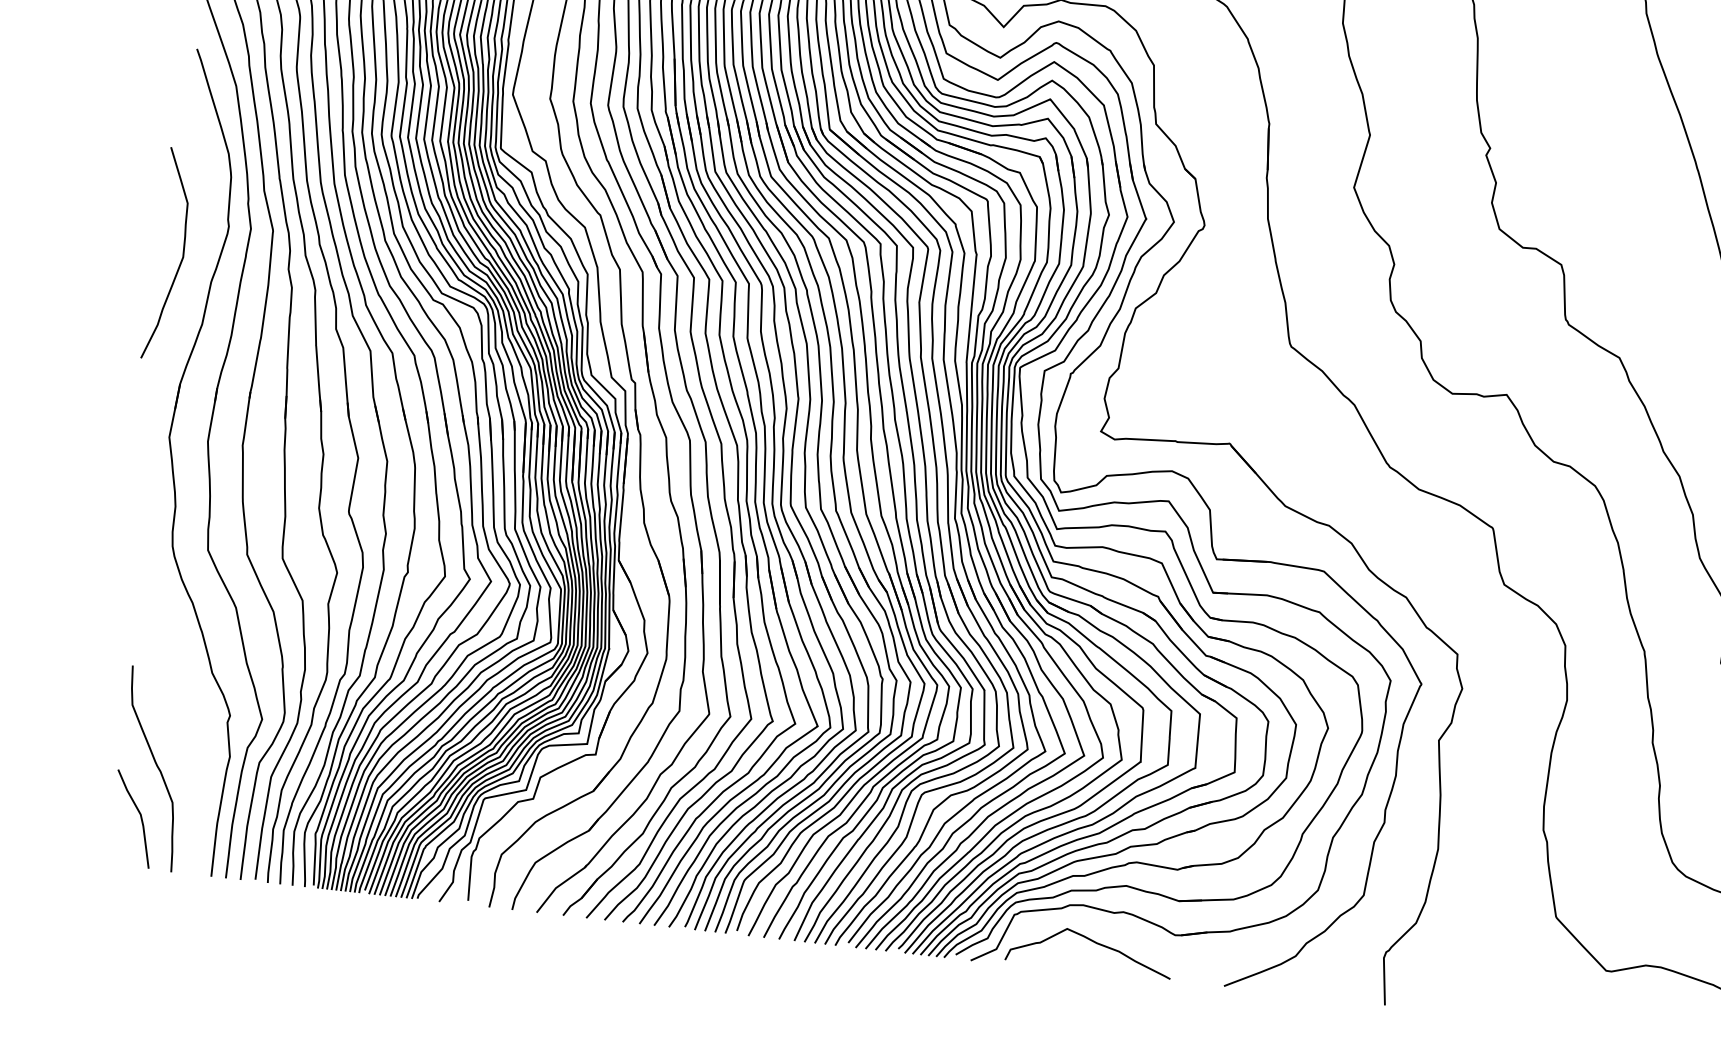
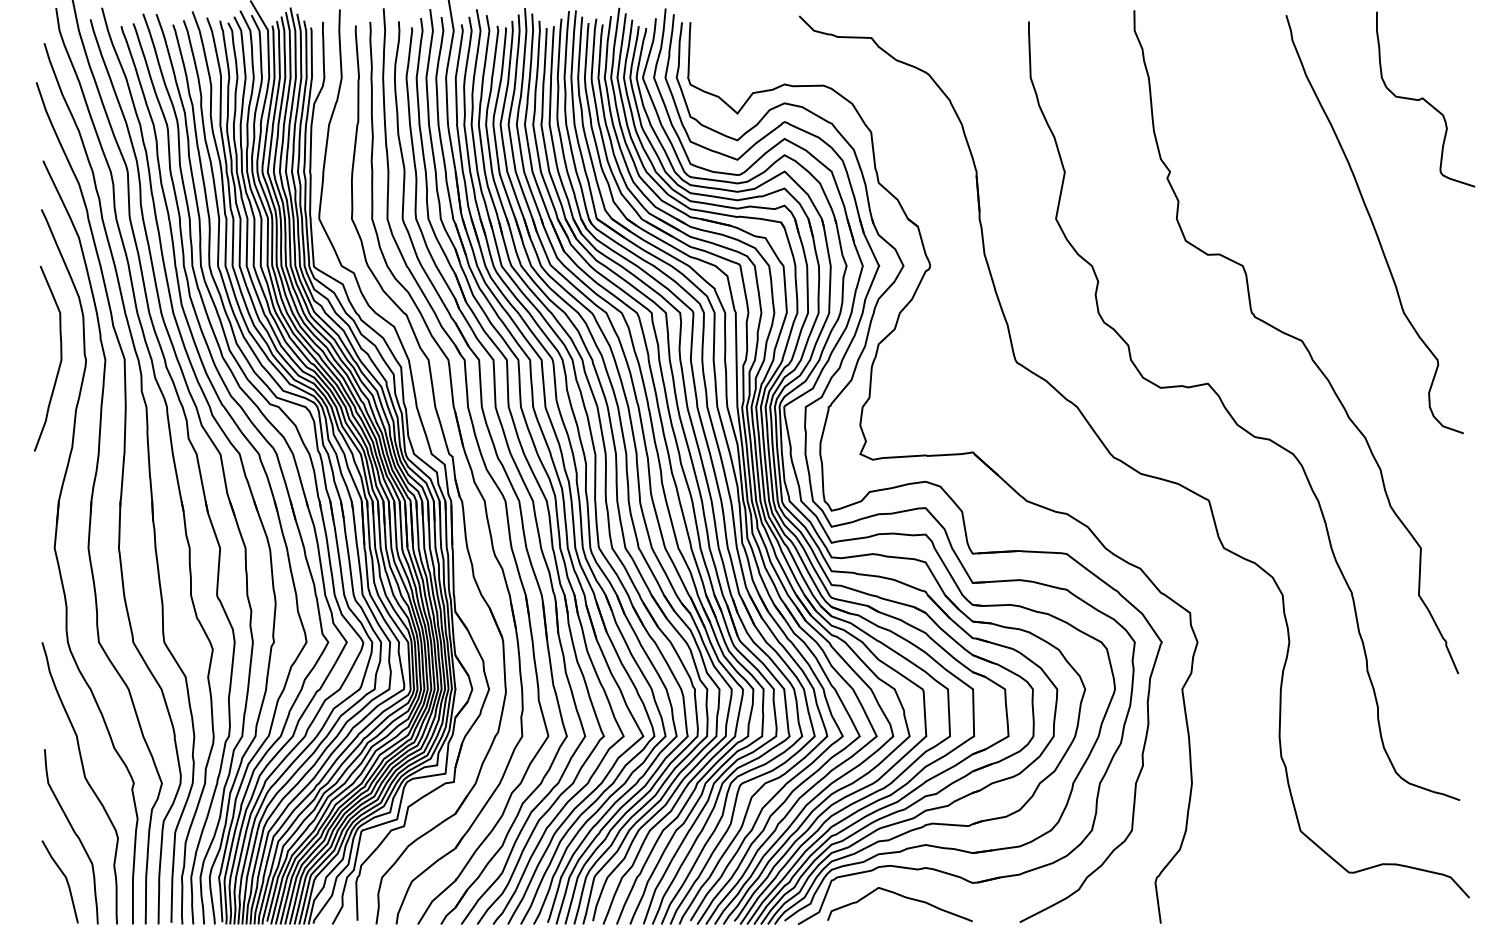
curve: (180, 259) -> (59, 362), moved
curve: (175, 706) -> (85, 780), added

